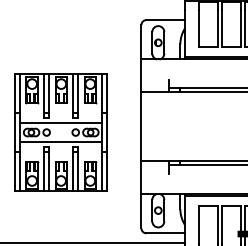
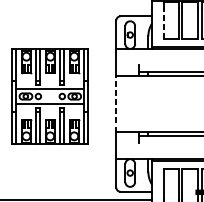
line: (198, 28) -> (163, 23), solid -> dashed
line: (141, 126) -> (116, 103), solid -> dashed
part: (60, 132) -> (49, 96), moved

